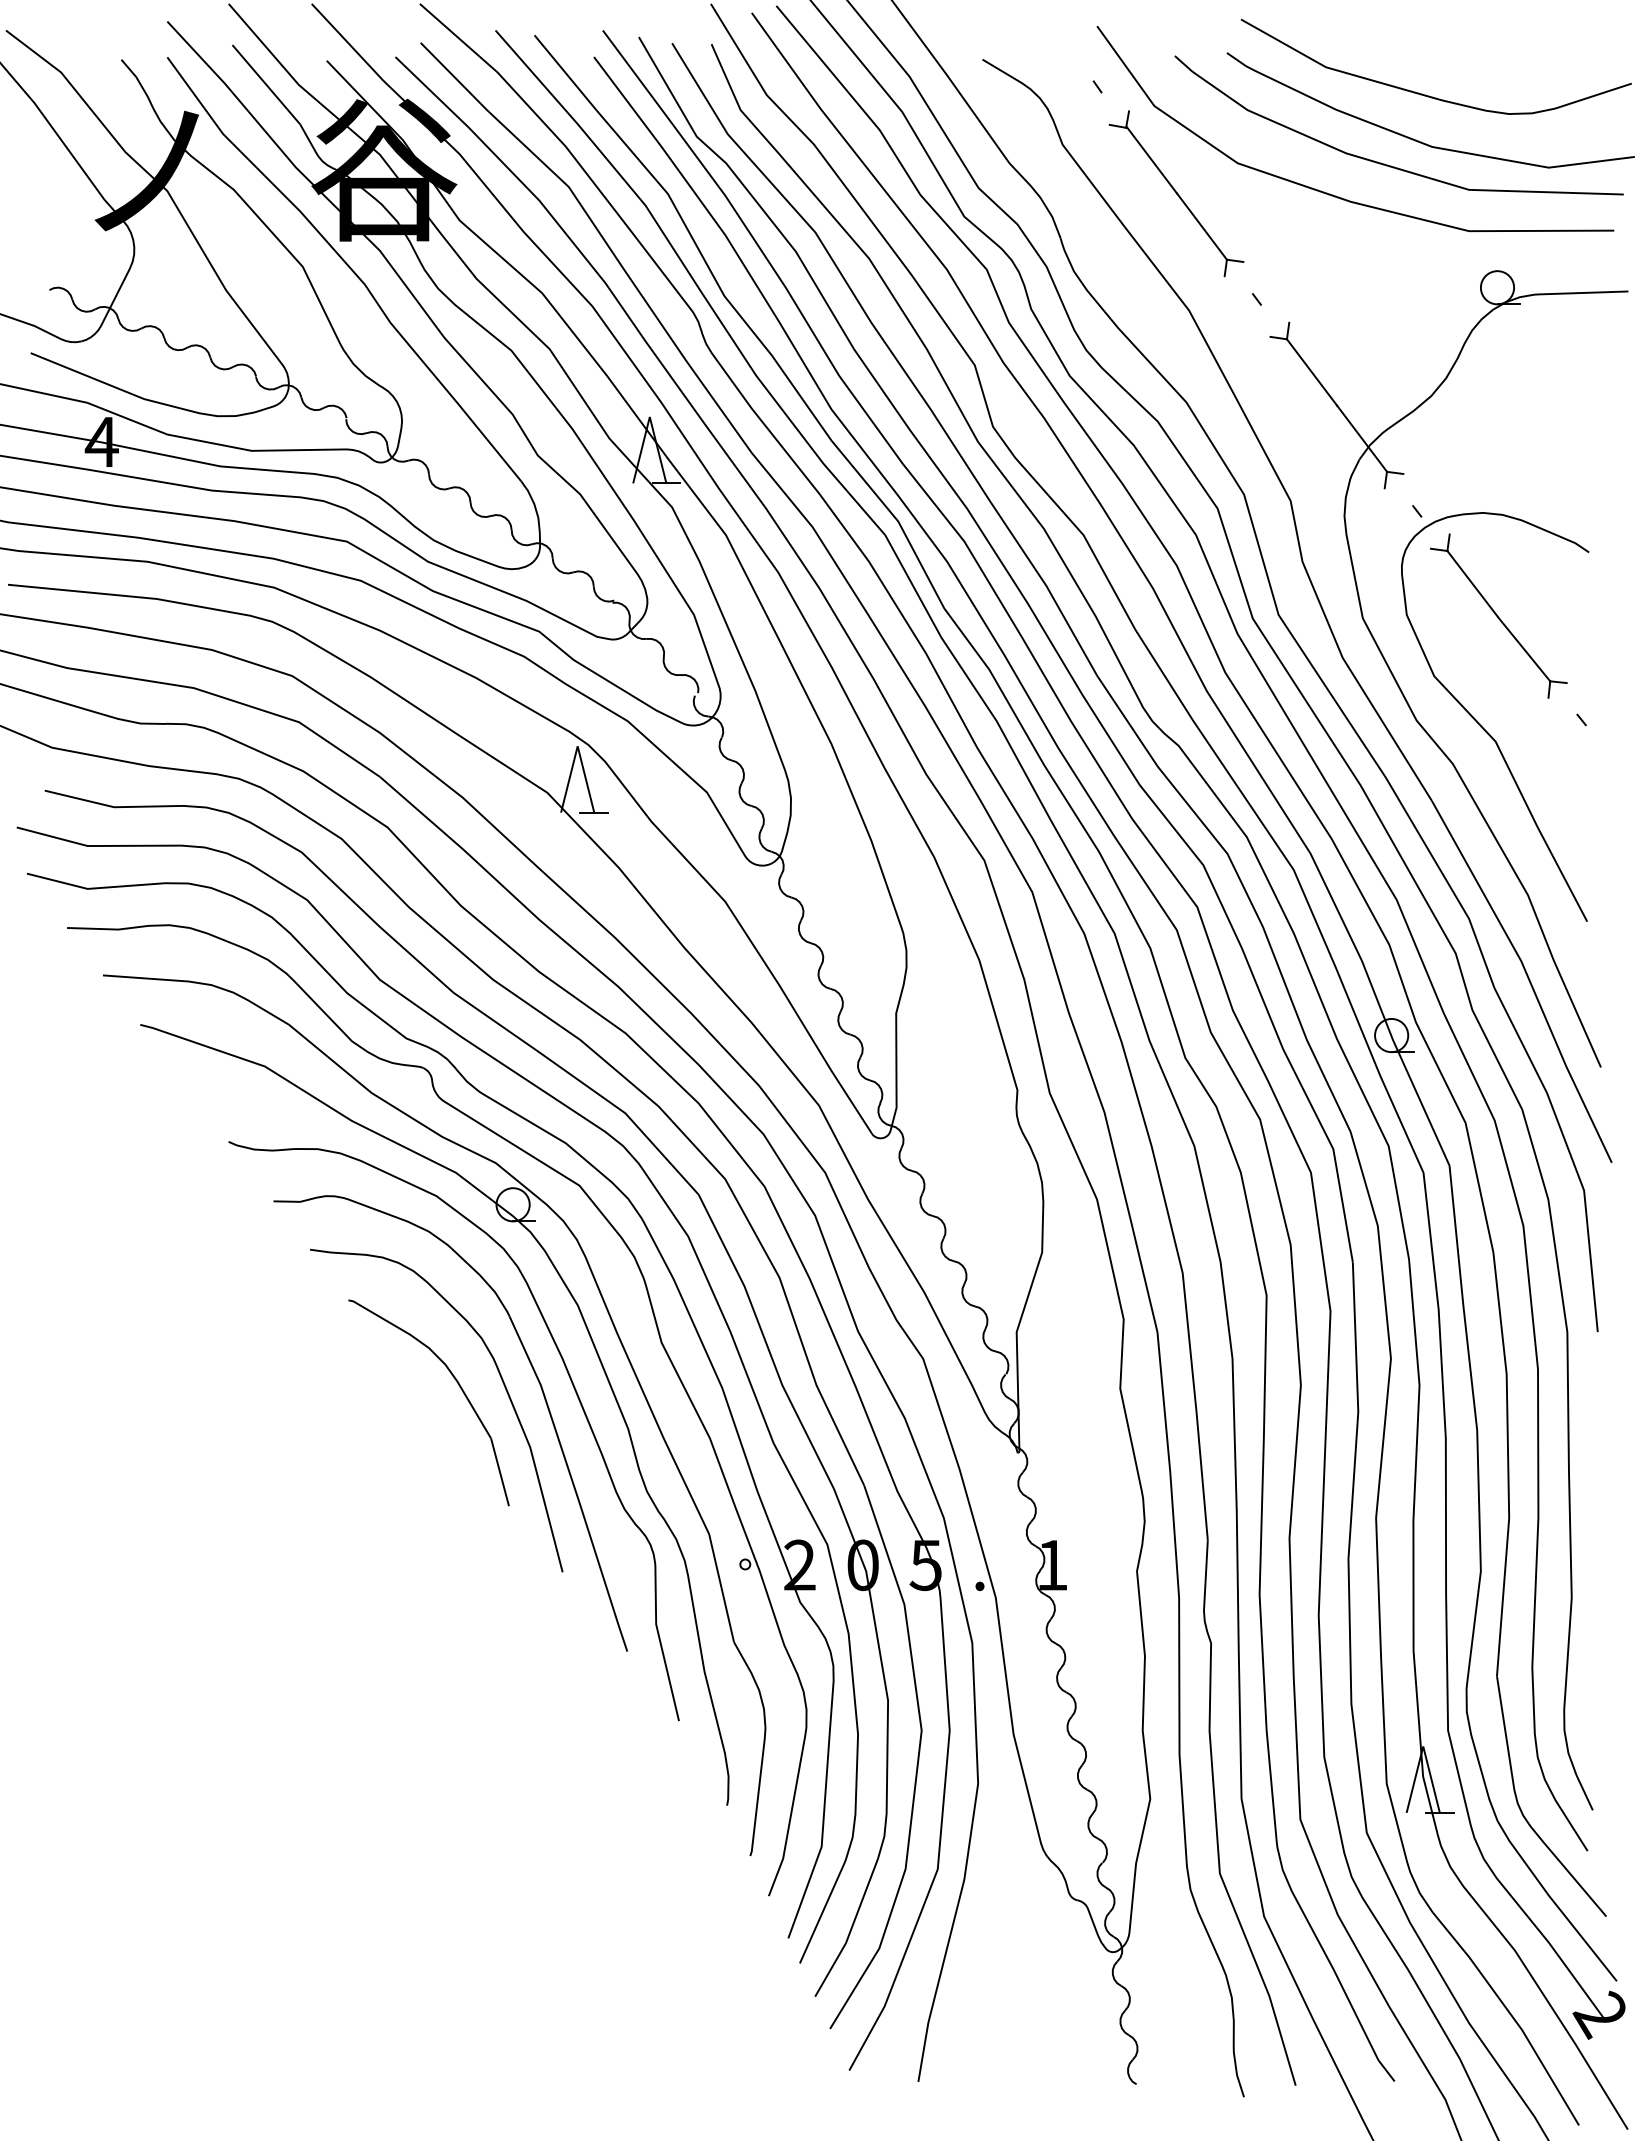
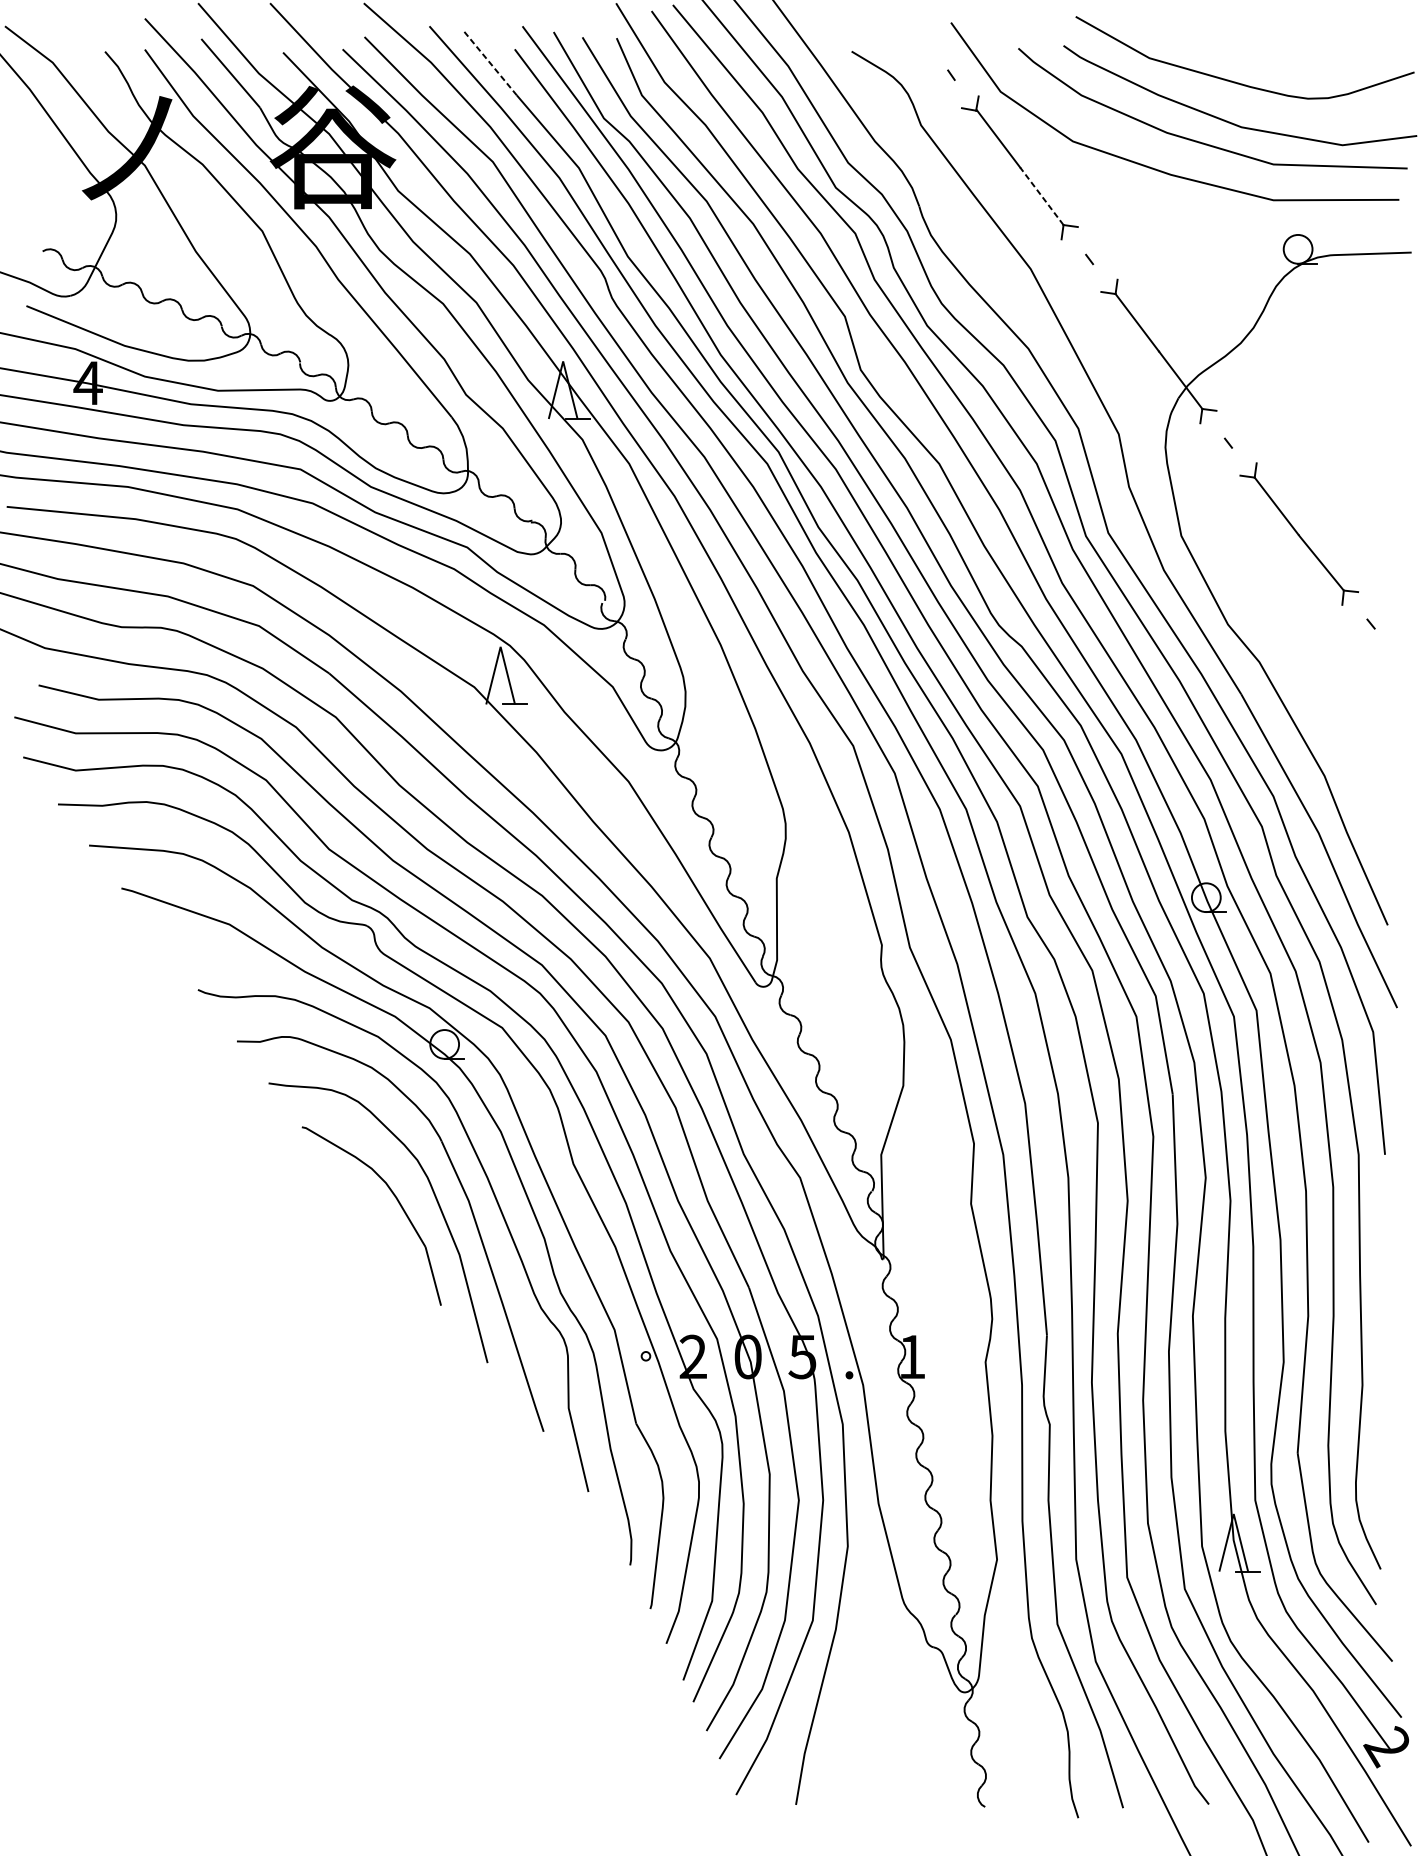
line: (565, 72) -> (490, 62), solid -> dashed
line: (1201, 226) -> (1041, 196), solid -> dashed
curve: (1483, 727) -> (1285, 630), removed

